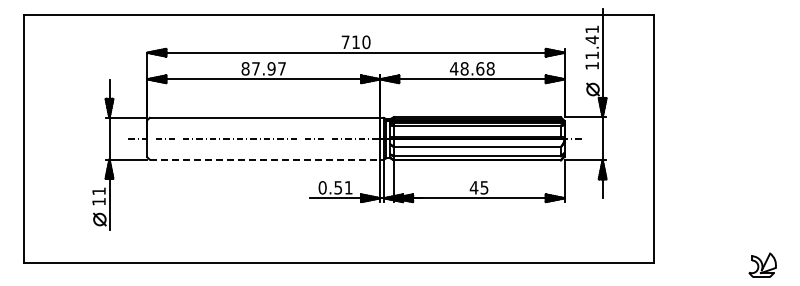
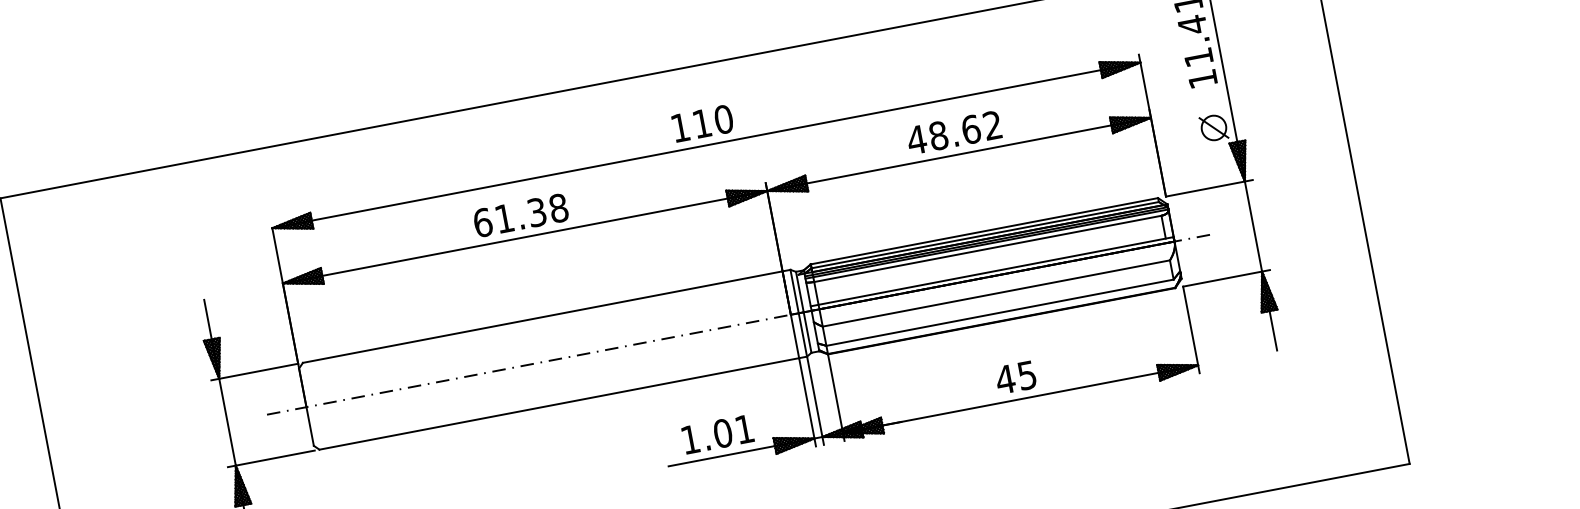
text: (345, 41) -> (679, 126), 710 -> 110
text: (263, 68) -> (520, 214), 87.97 -> 61.38
text: (490, 68) -> (992, 124), 48.68 -> 48.62
line: (265, 159) -> (560, 403), dashed -> solid
text: (330, 187) -> (706, 435), 0.51 -> 1.01

